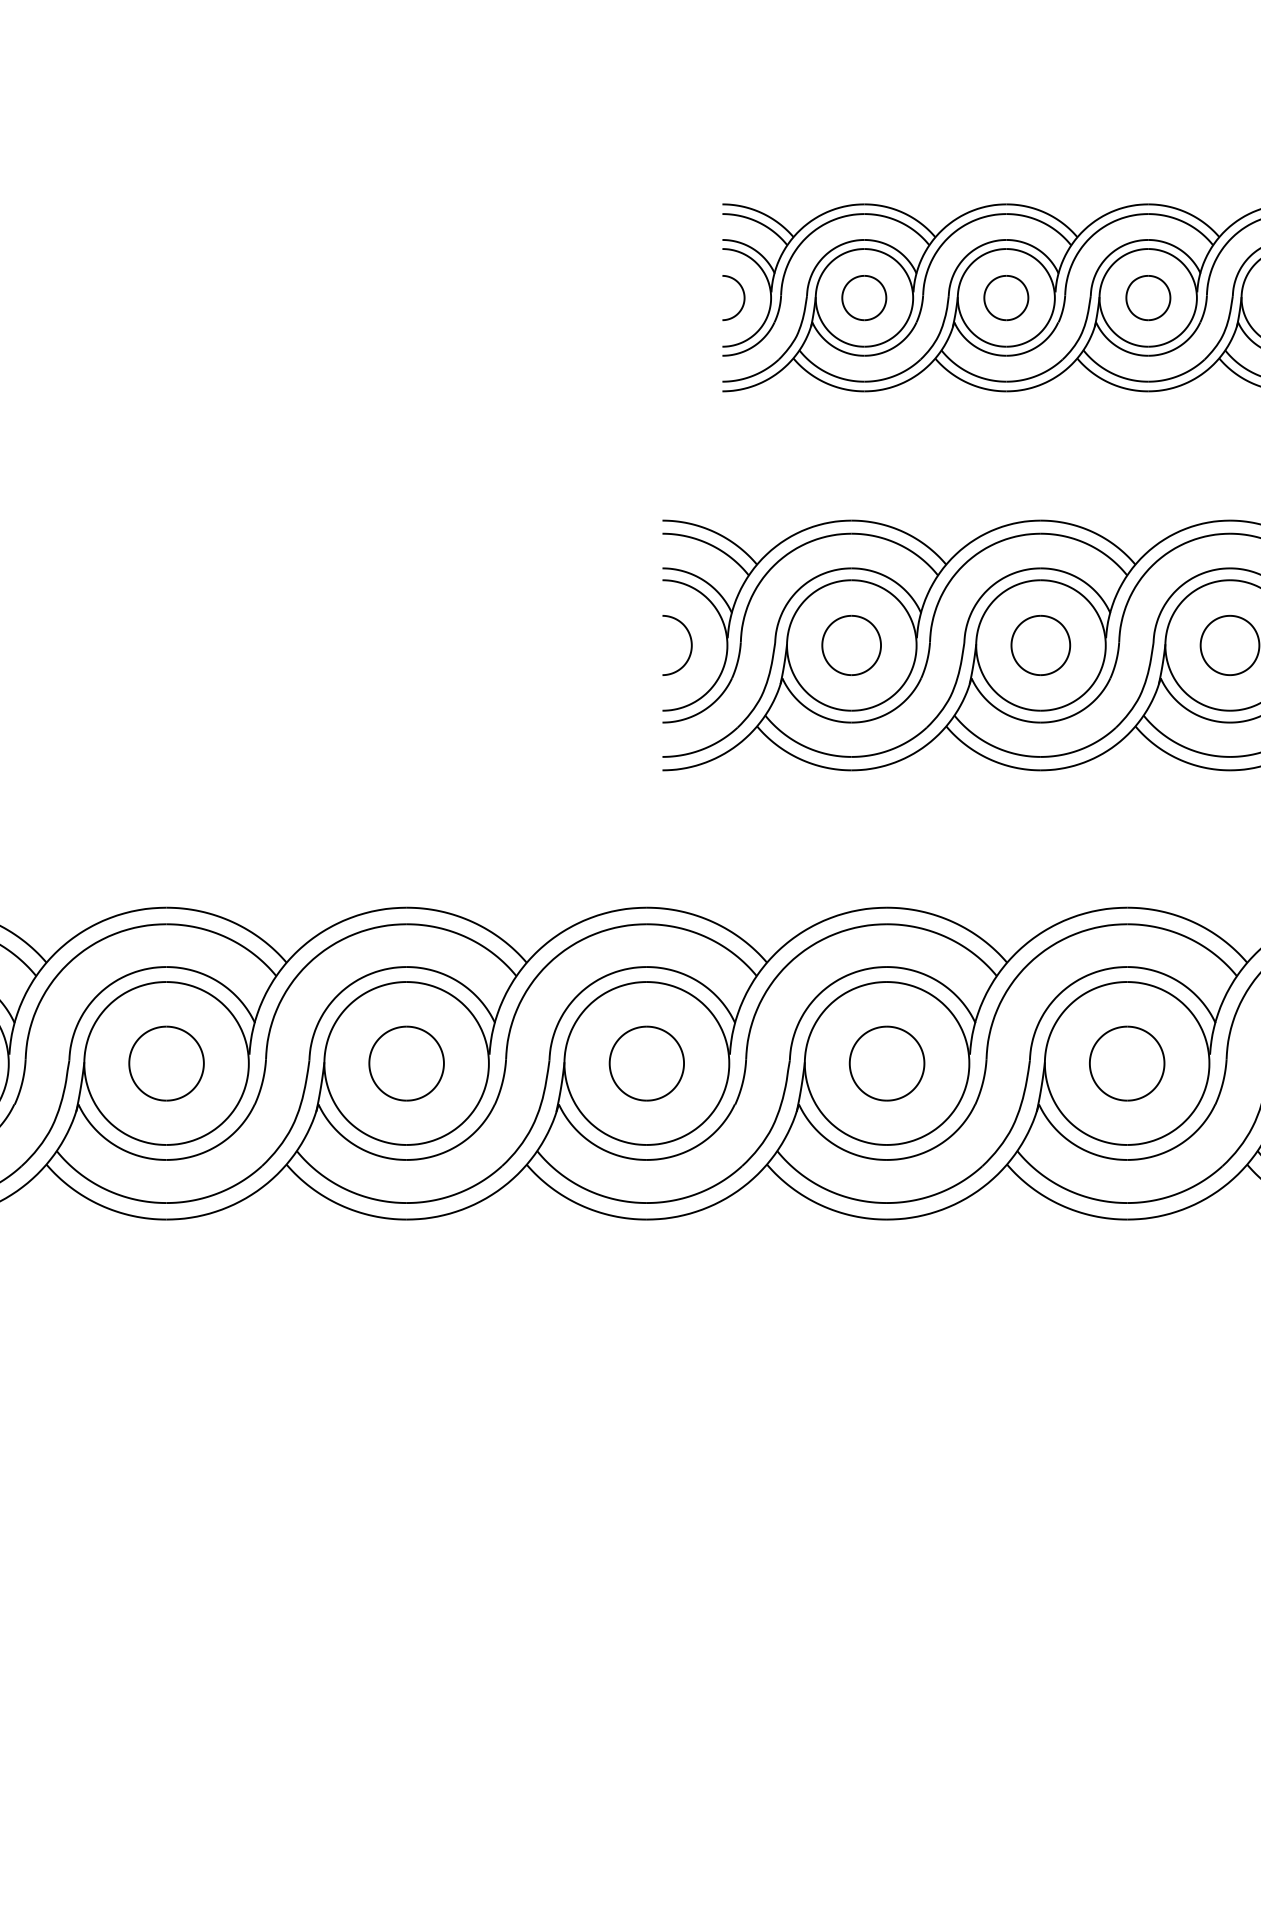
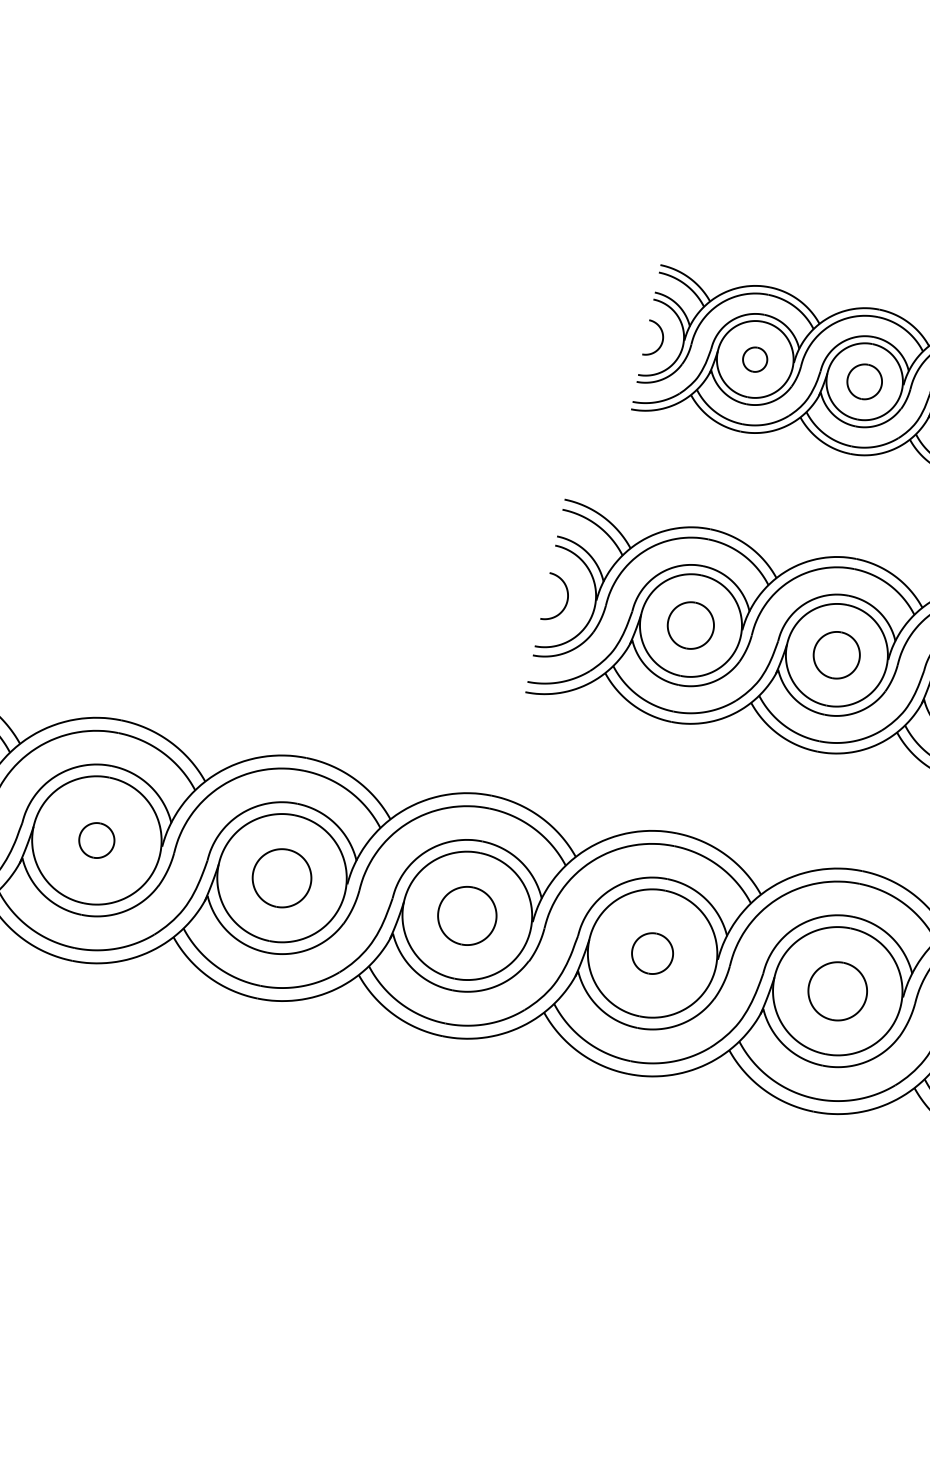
part: (864, 298) -> (755, 359), size x0.7
part: (166, 1063) -> (96, 840), size x0.6
part: (886, 1063) -> (652, 953), size x0.7

